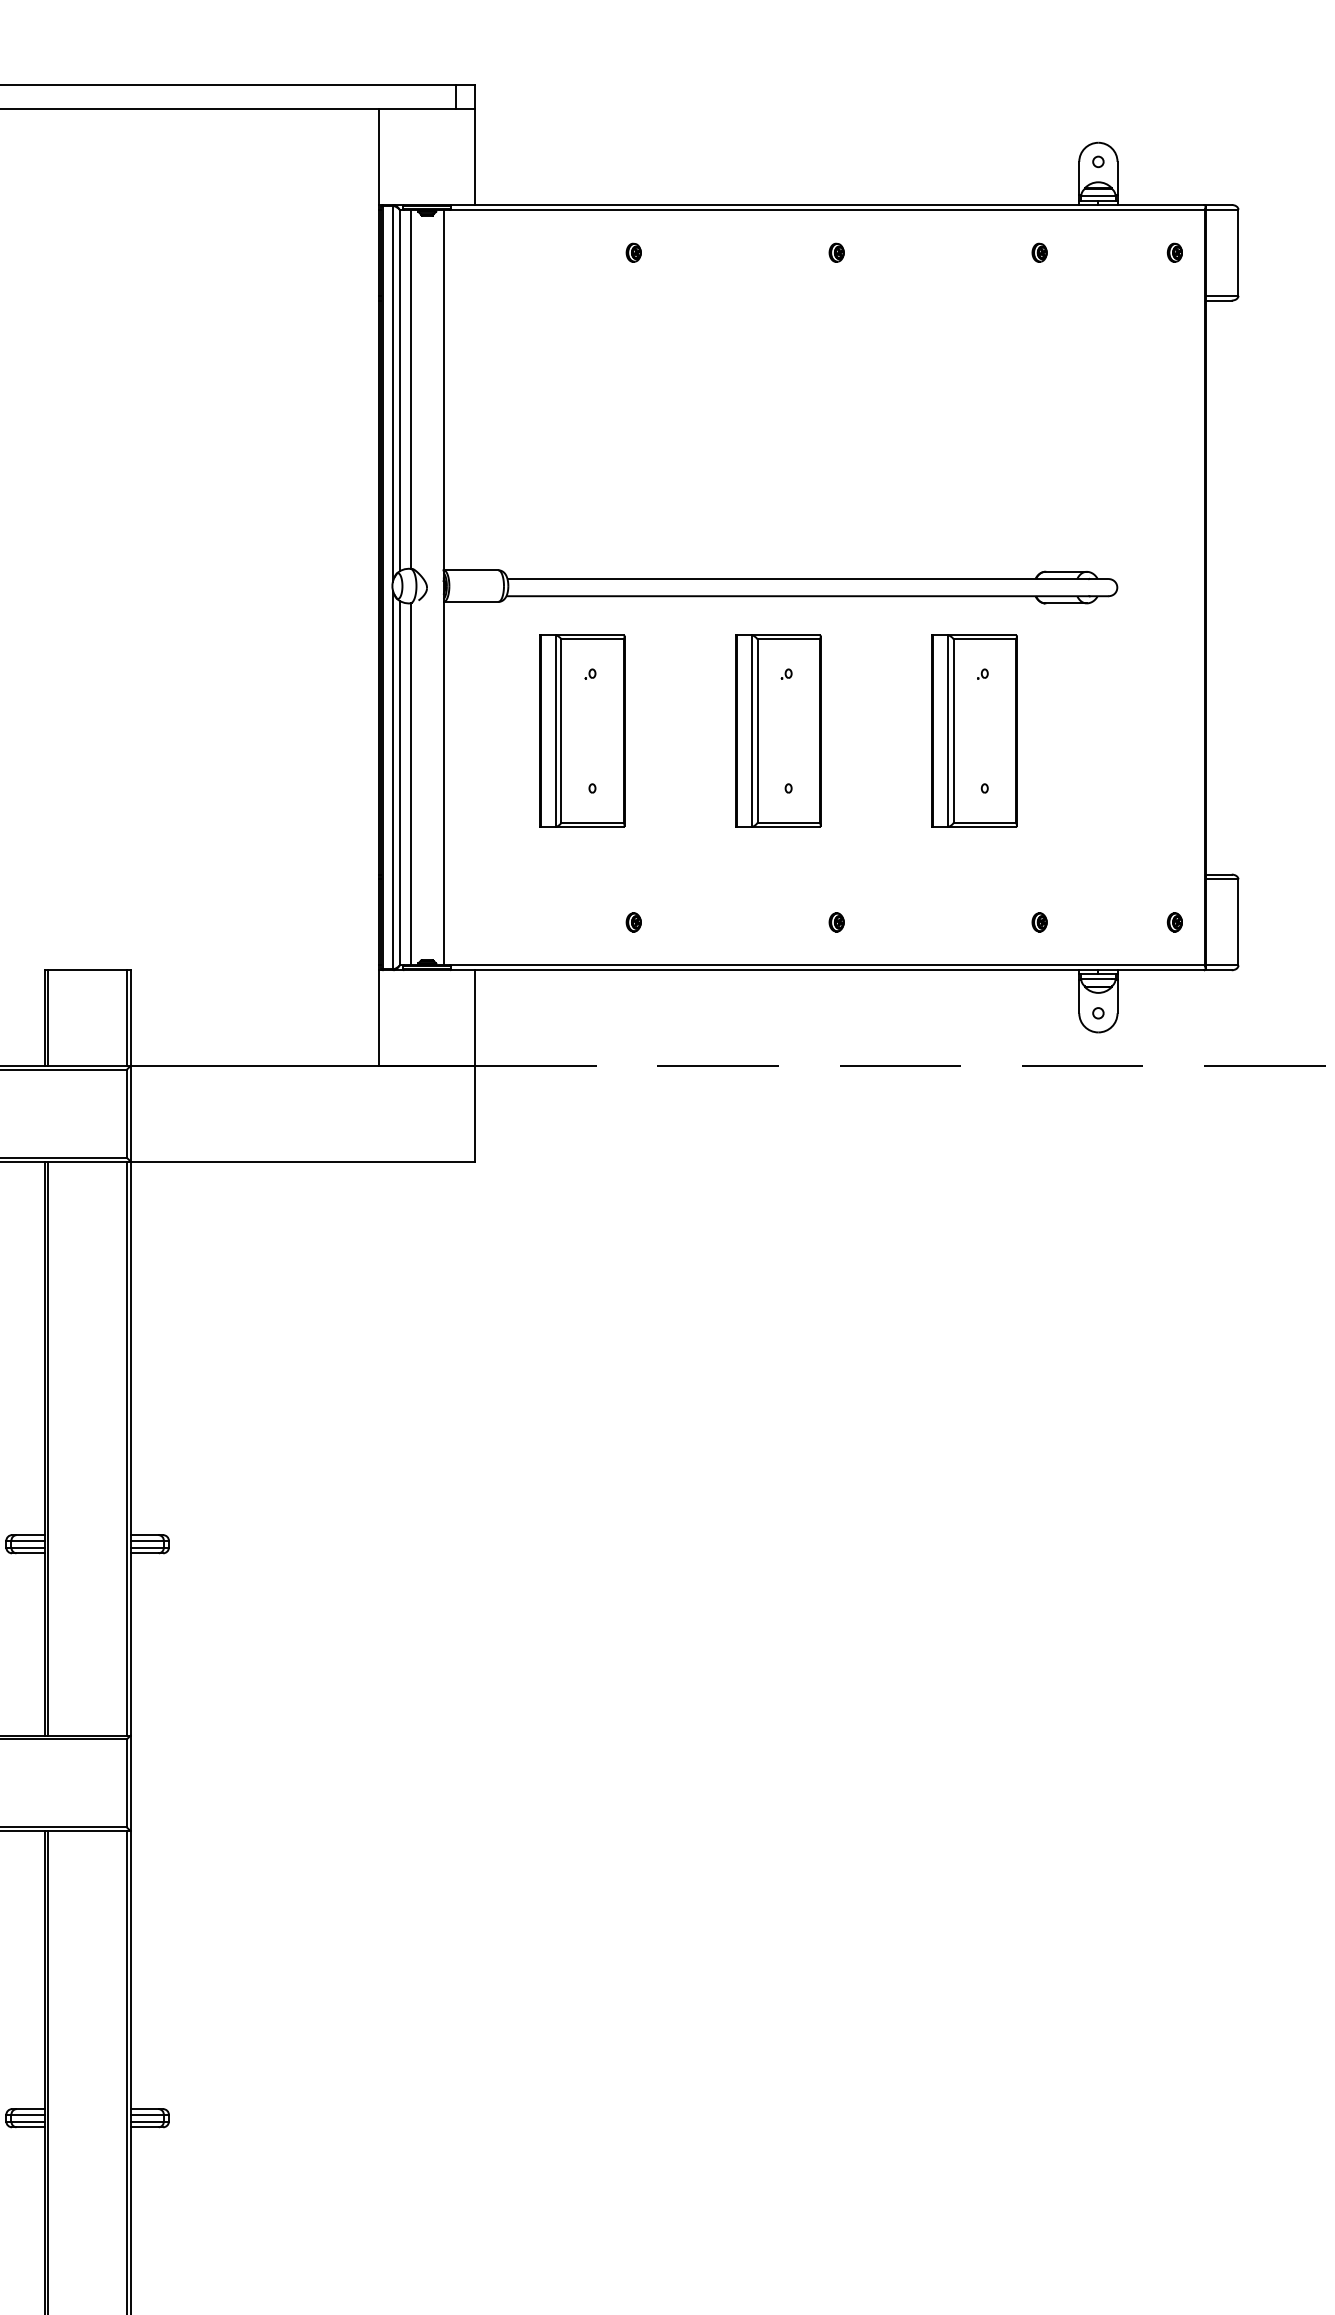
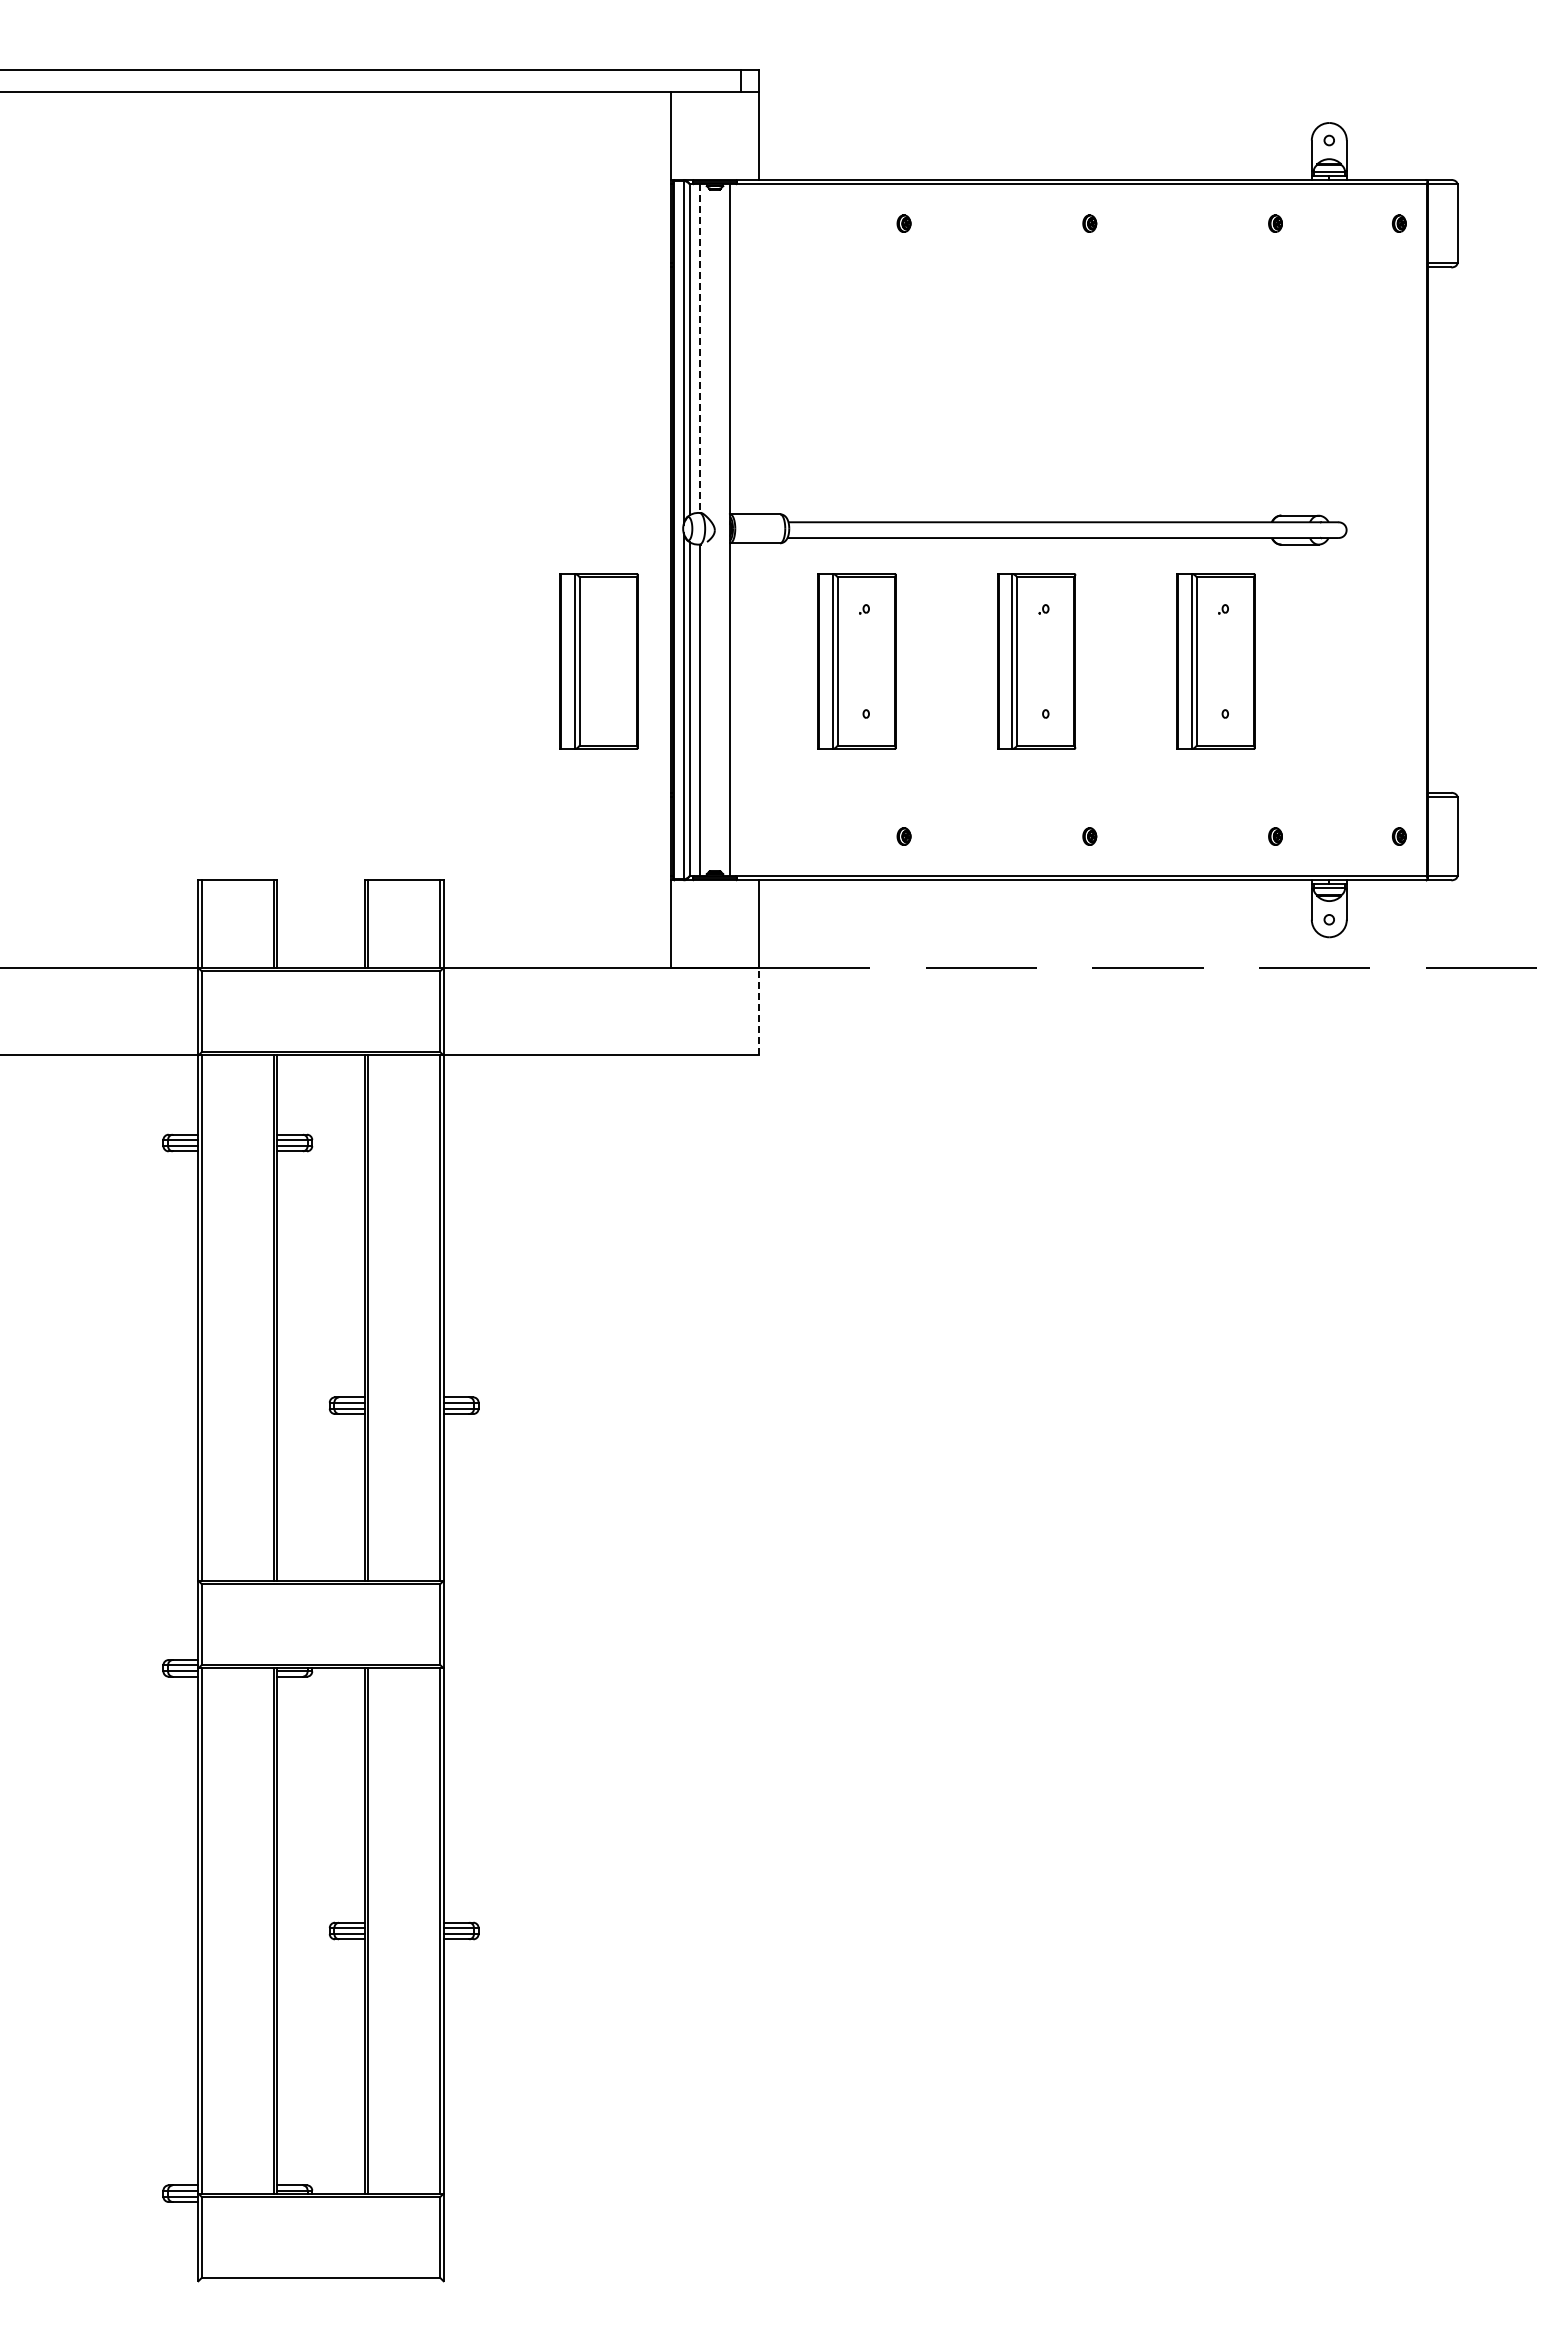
line: (411, 390) -> (700, 349), solid -> dashed
part: (299, 731) -> (598, 661), added
line: (474, 1113) -> (758, 1011), solid -> dashed

